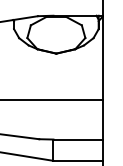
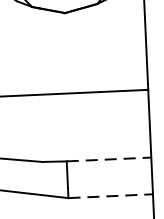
line: (78, 139) -> (109, 159), solid -> dashed
line: (78, 160) -> (111, 195), solid -> dashed

